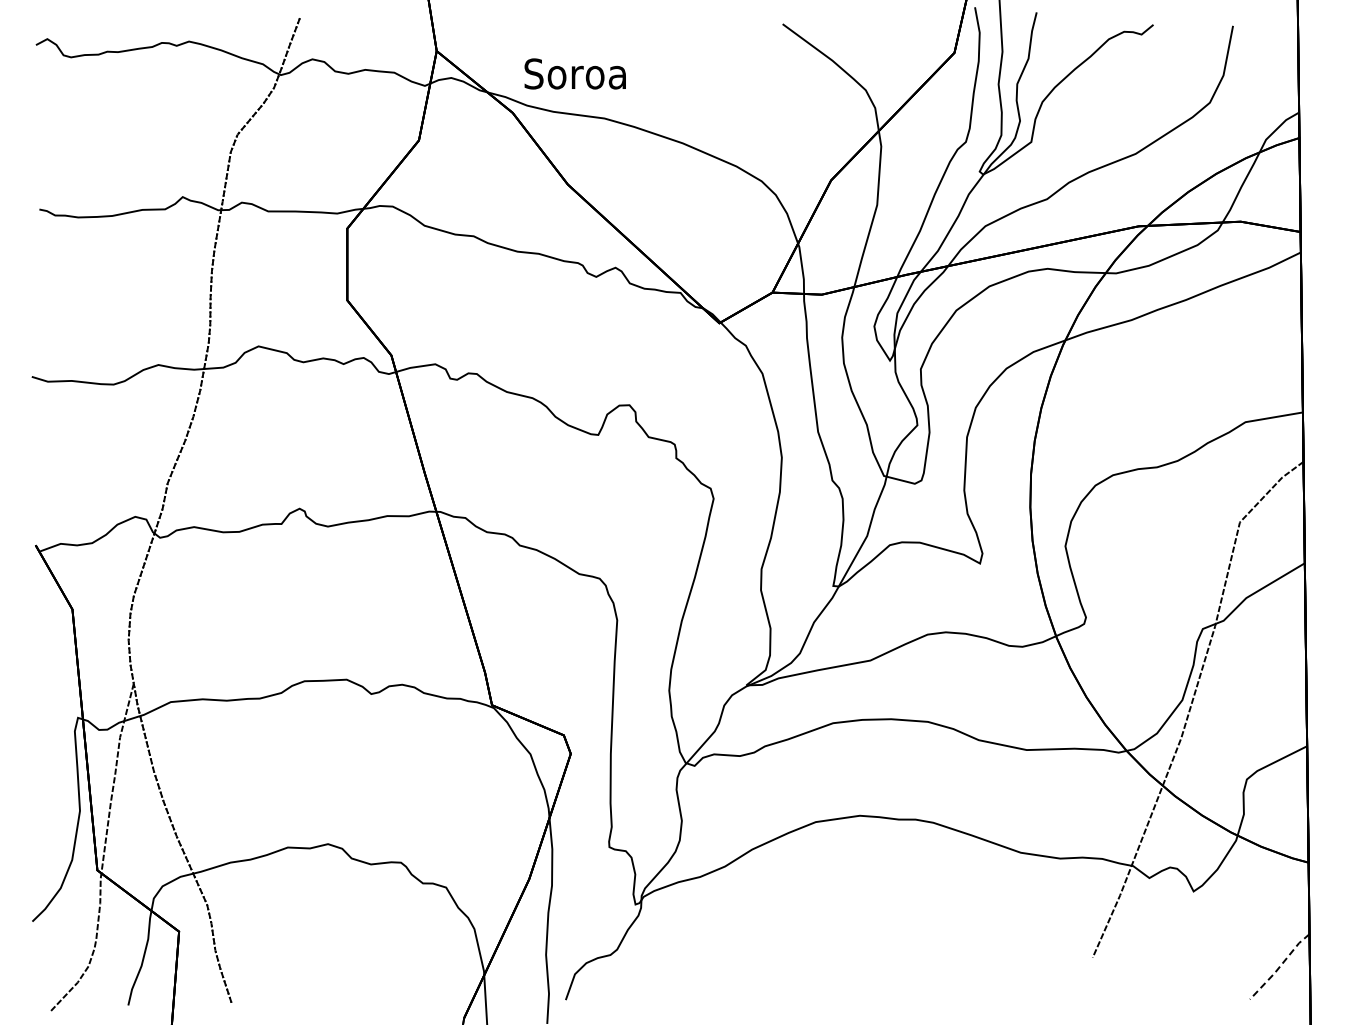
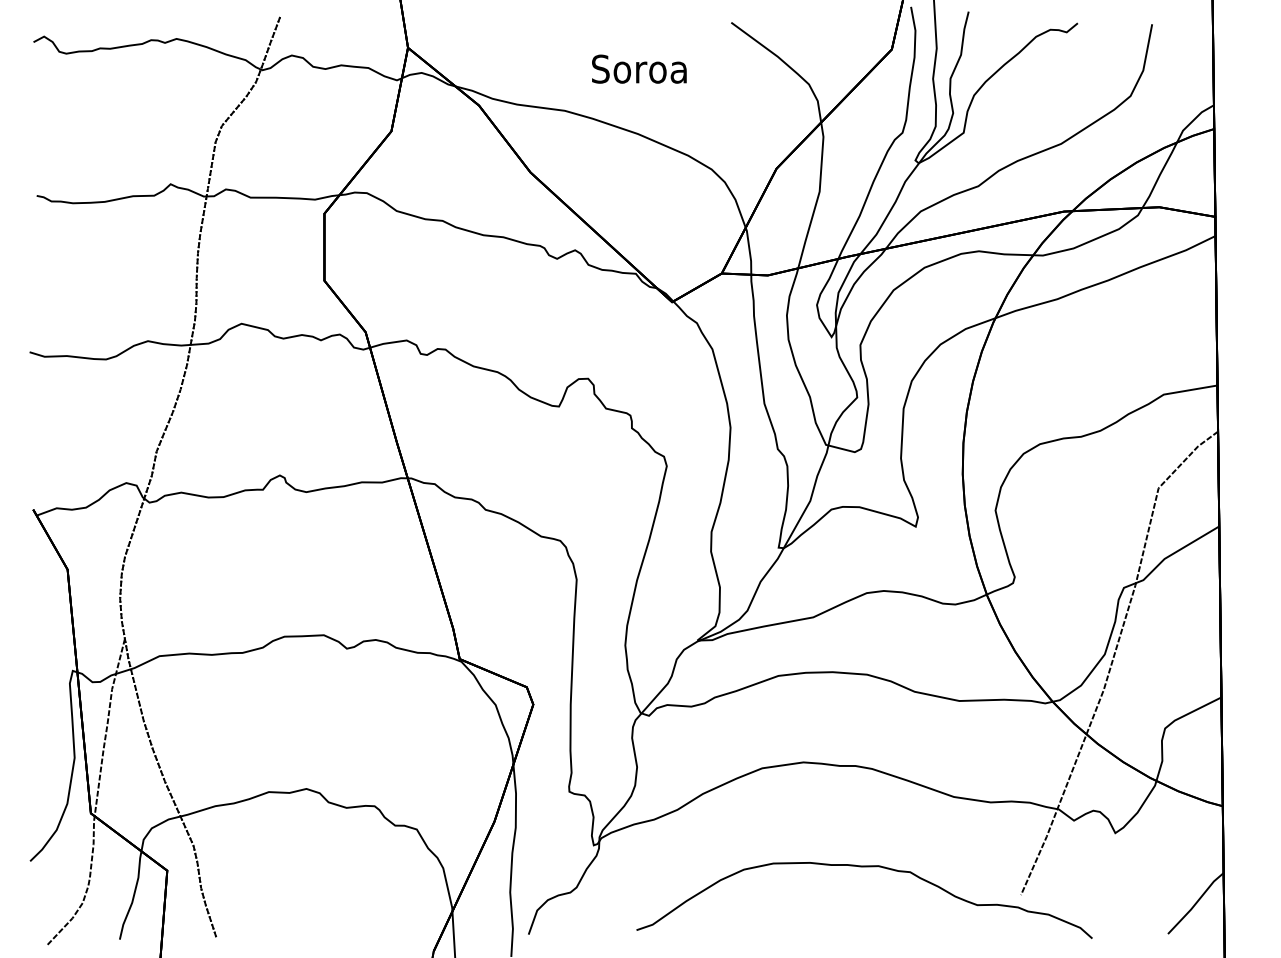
text: (574, 73) -> (638, 68), moved
curve: (925, 927) -> (864, 866), added
line: (1279, 967) -> (1195, 904), dashed -> solid

